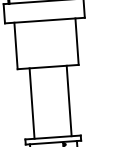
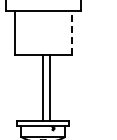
line: (76, 42) -> (71, 33), solid -> dashed
line: (68, 100) -> (49, 87), moved
line: (31, 103) -> (42, 87), moved

